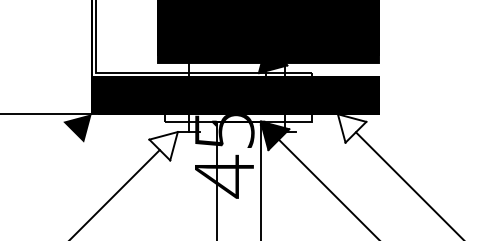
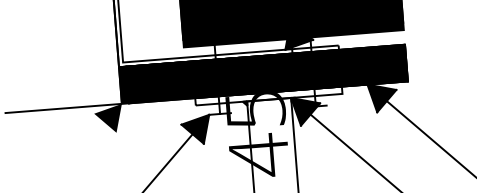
fill: (351, 128) -> (382, 97), added
fill: (163, 146) -> (196, 130), added

